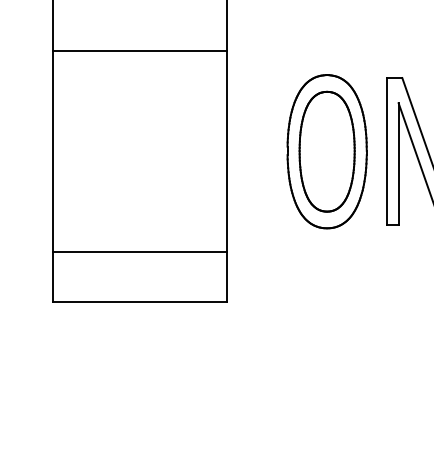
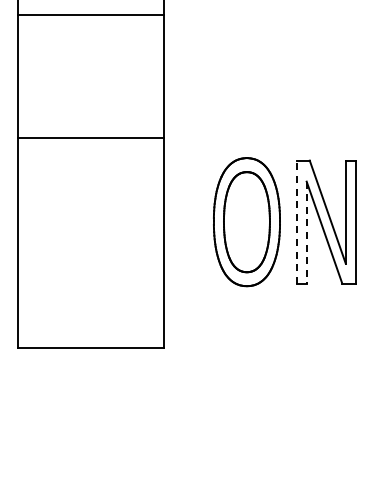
line: (386, 152) -> (296, 222), solid -> dashed
line: (398, 165) -> (306, 233), solid -> dashed
line: (139, 252) -> (90, 306), removed

